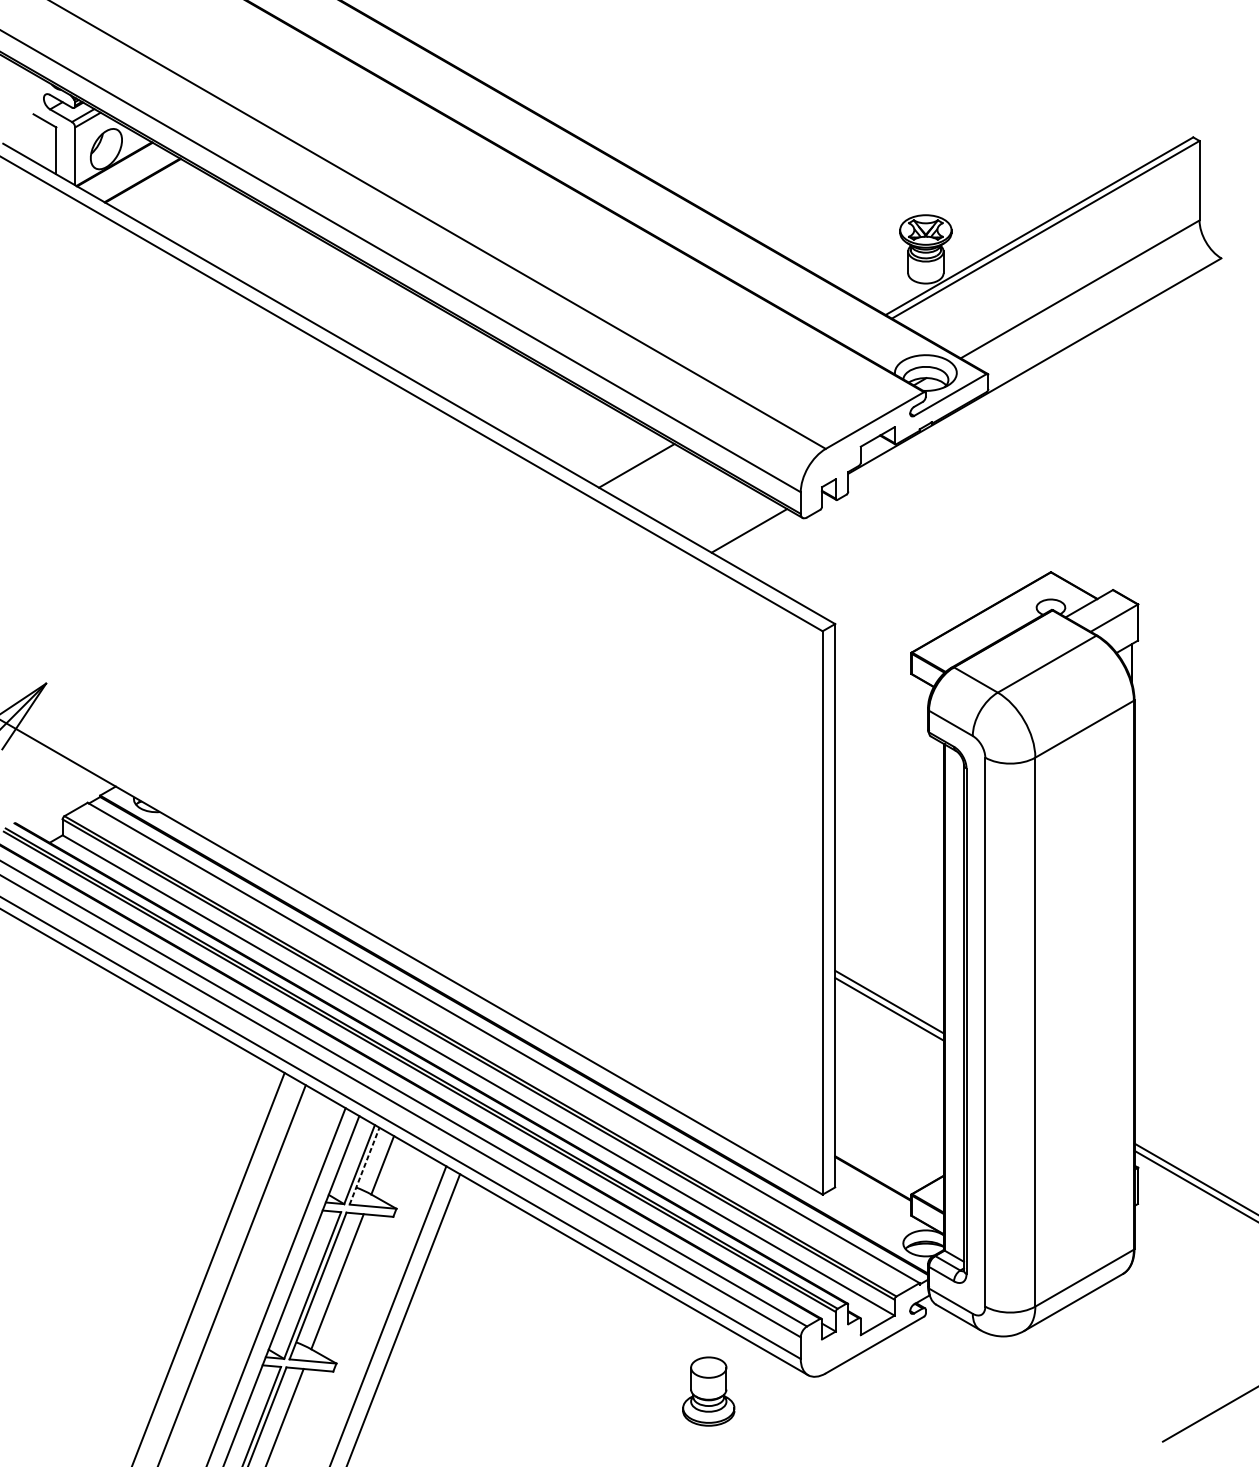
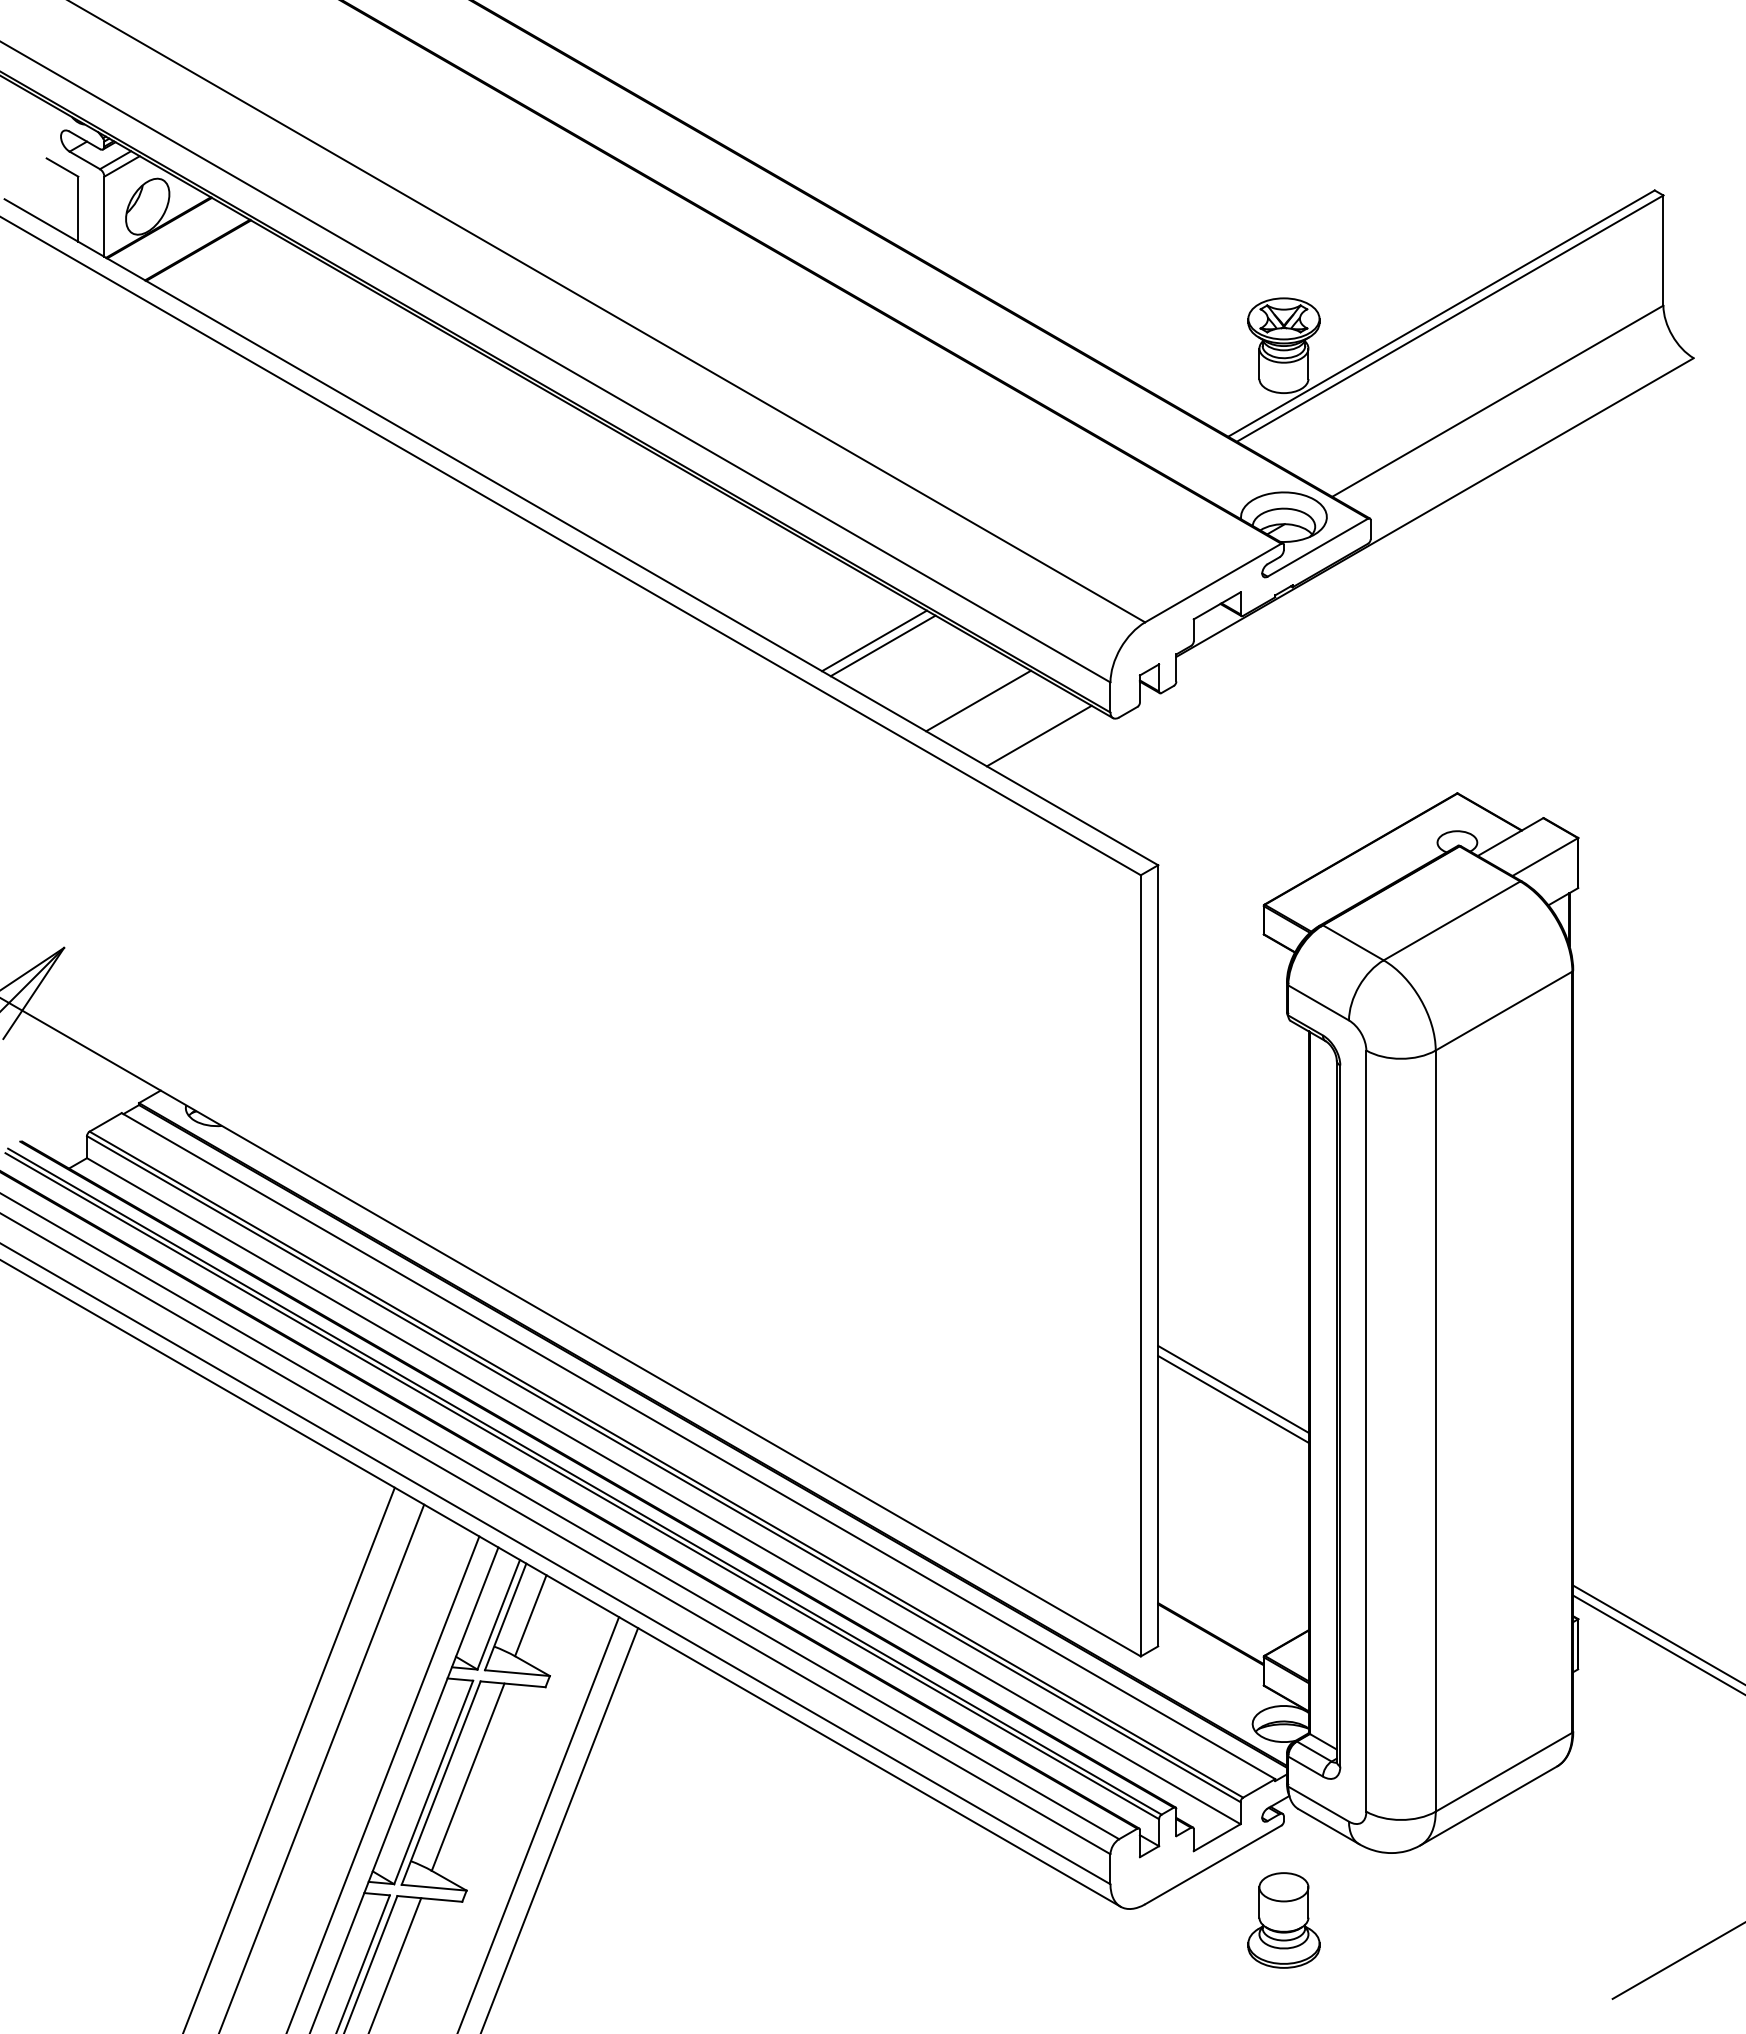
line: (630, 461) -> (874, 640), added
line: (705, 505) -> (978, 700), added
line: (364, 1165) -> (505, 1616), dashed -> solid
part: (708, 1391) -> (1283, 1920), moved

